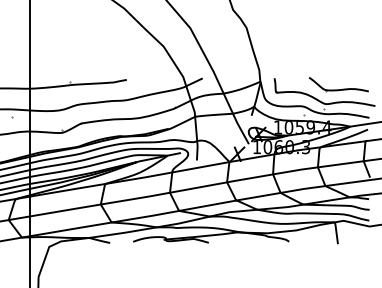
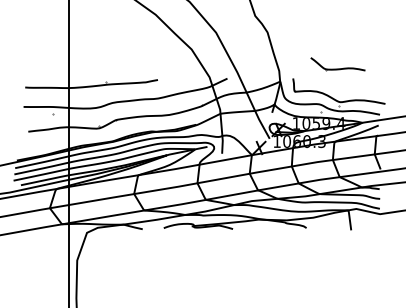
part: (338, 84) -> (337, 64), moved

